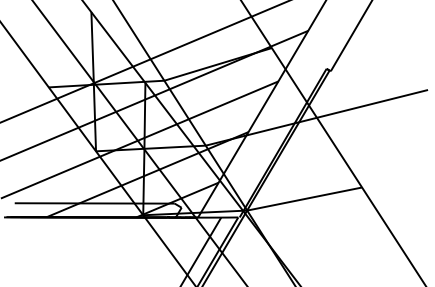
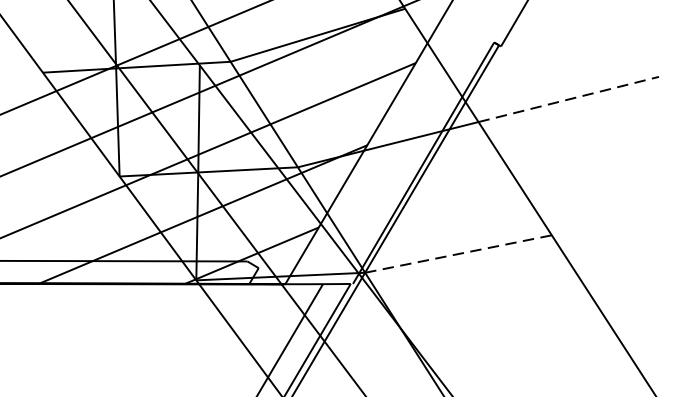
line: (372, 103) -> (568, 98), solid -> dashed
line: (304, 199) -> (458, 254), solid -> dashed

